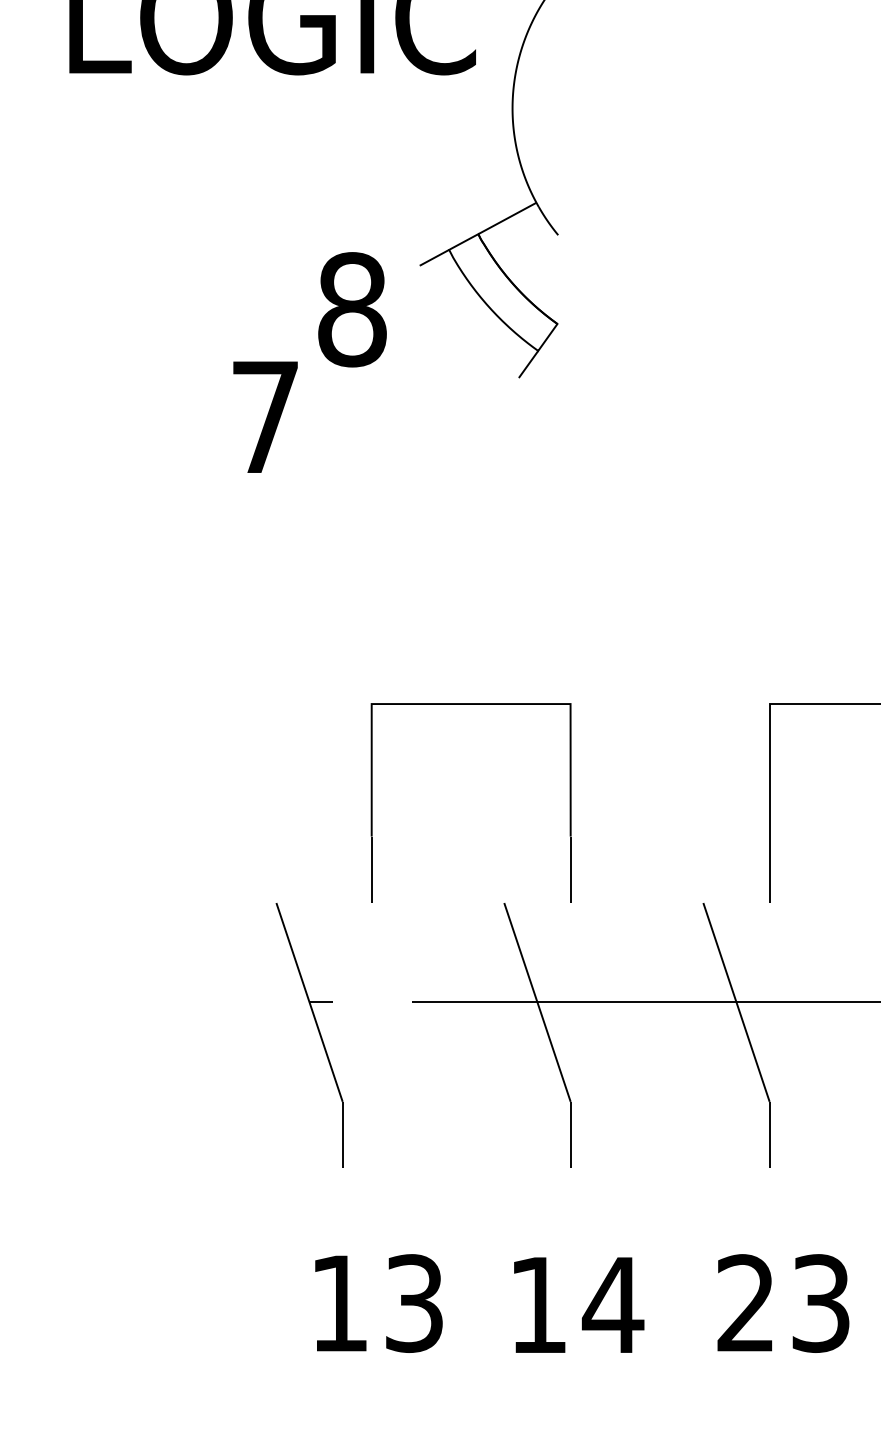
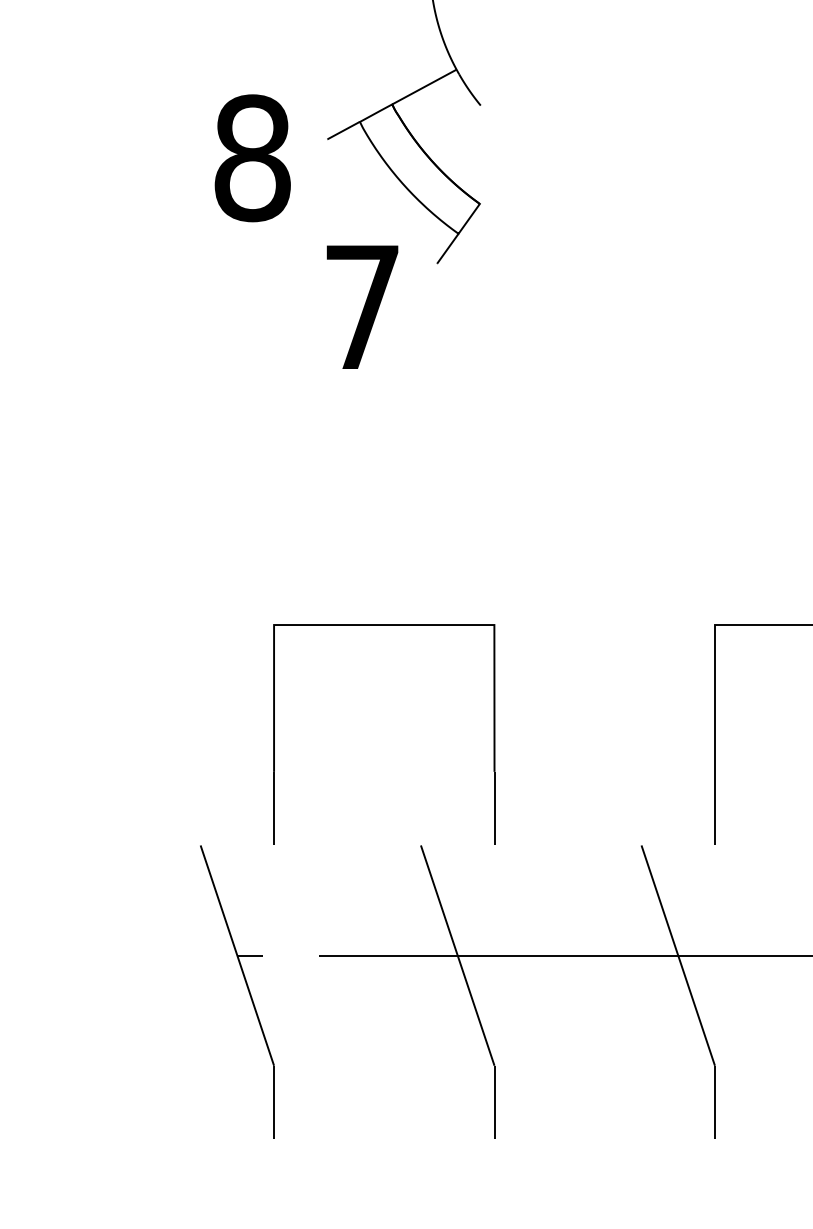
text: (352, 309) -> (252, 157), moved
text: (265, 416) -> (362, 306), moved
part: (318, 1032) -> (247, 988), moved

